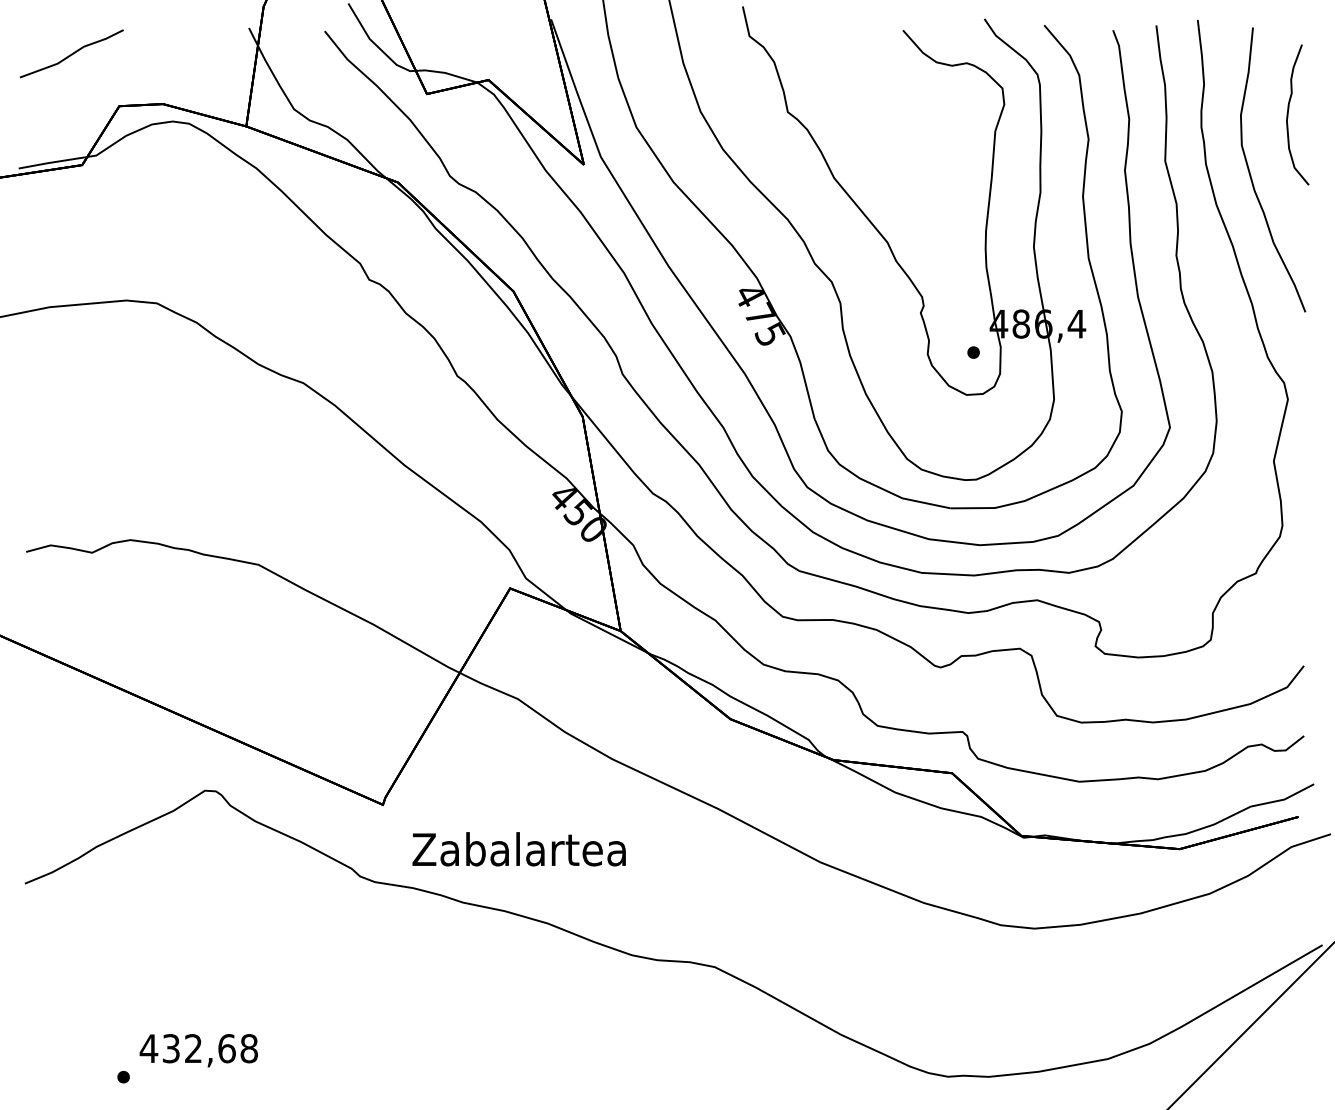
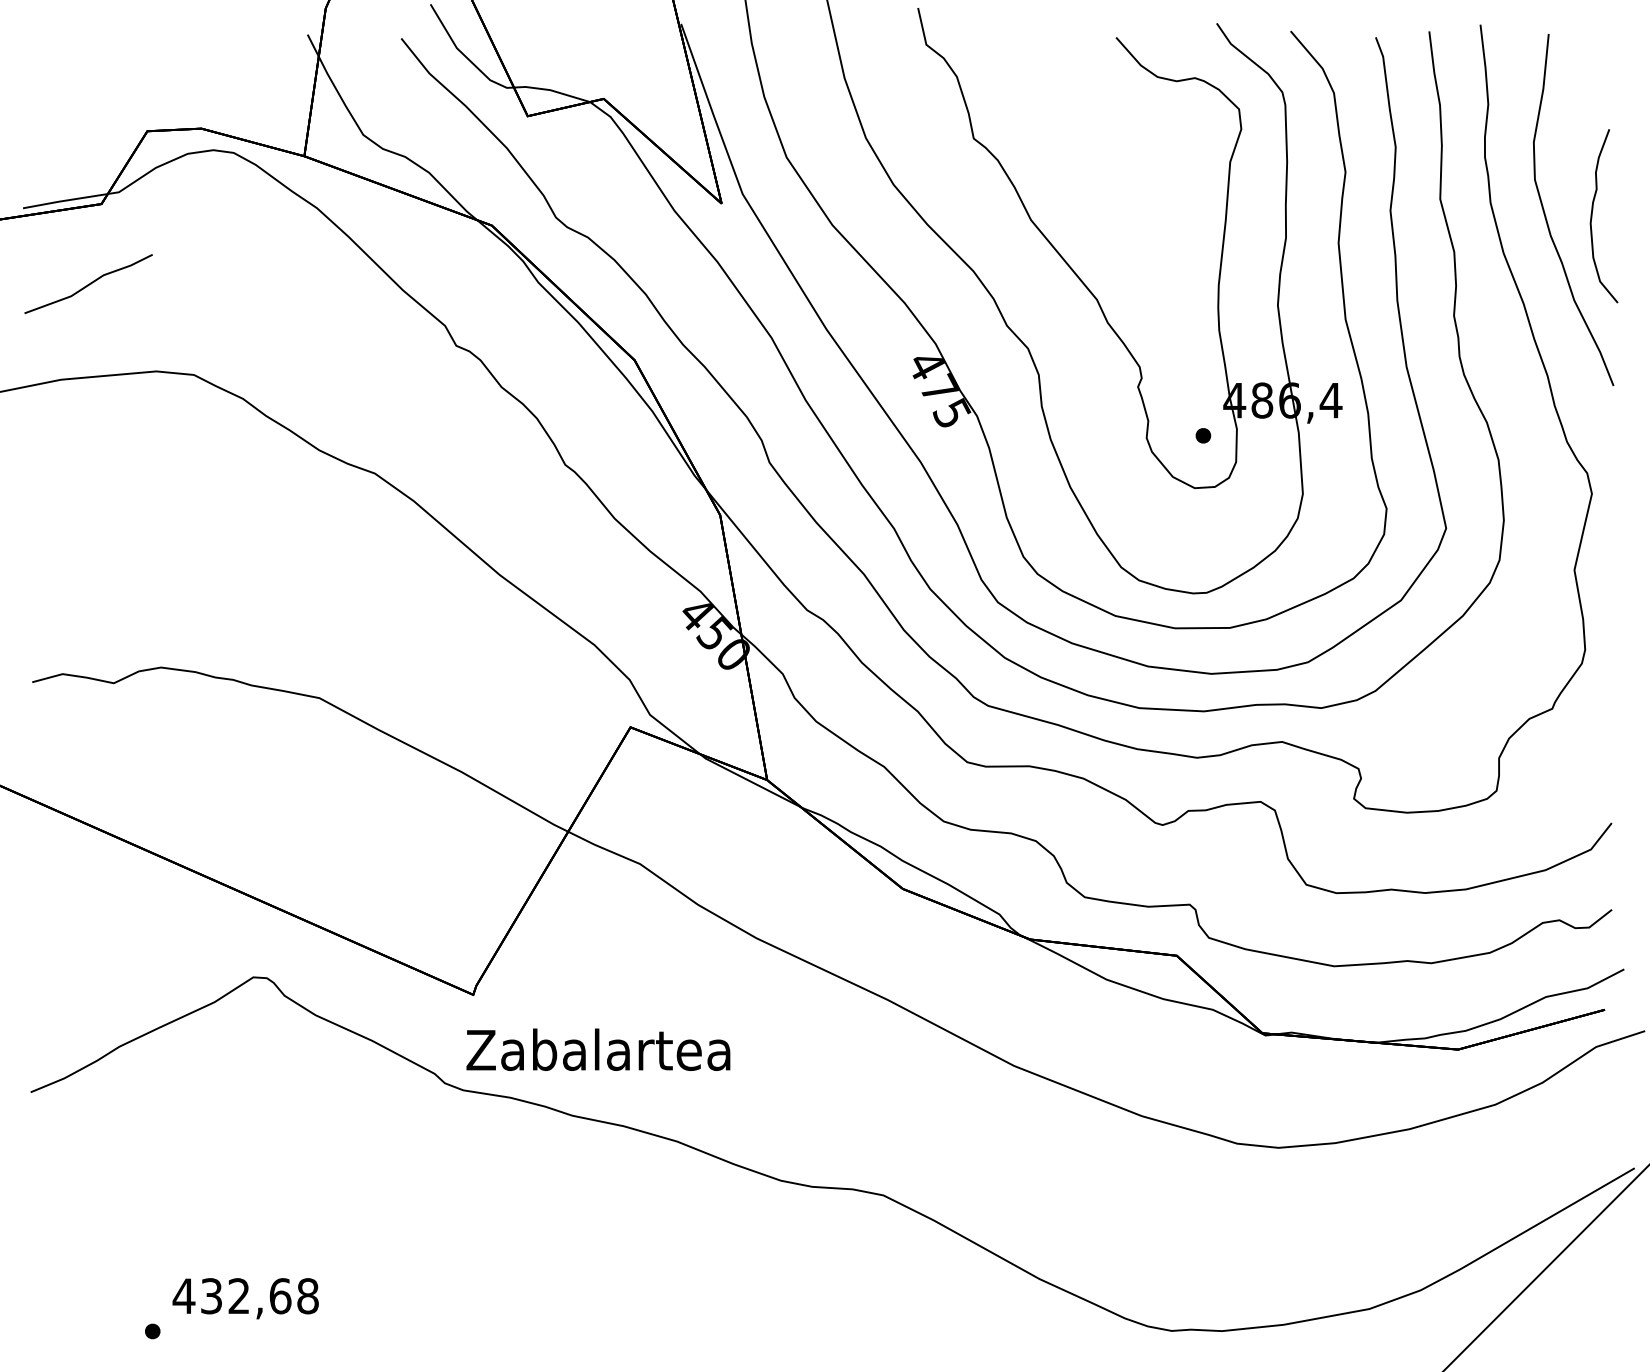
line: (71, 53) -> (88, 283), moved
curve: (1288, 114) -> (1592, 215), moved
text: (518, 849) -> (597, 1050), moved

